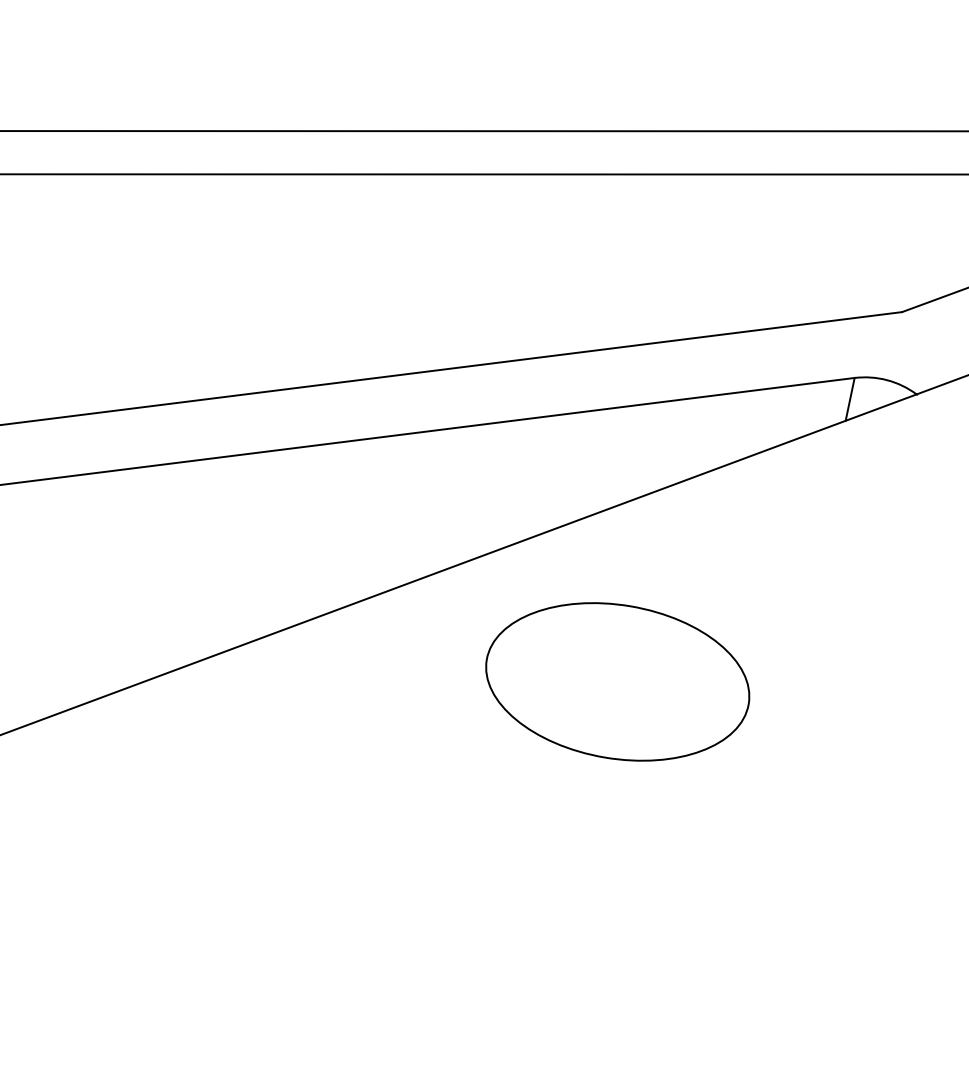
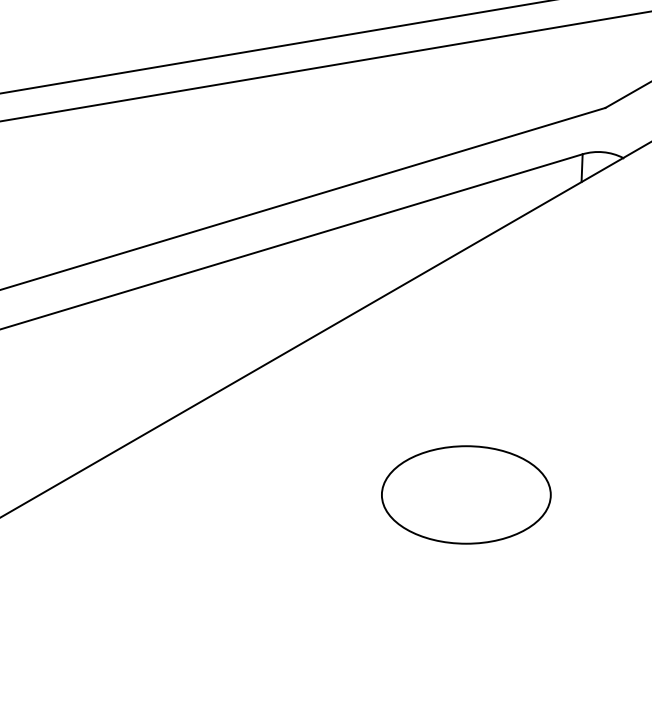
part: (618, 681) -> (466, 494), moved

